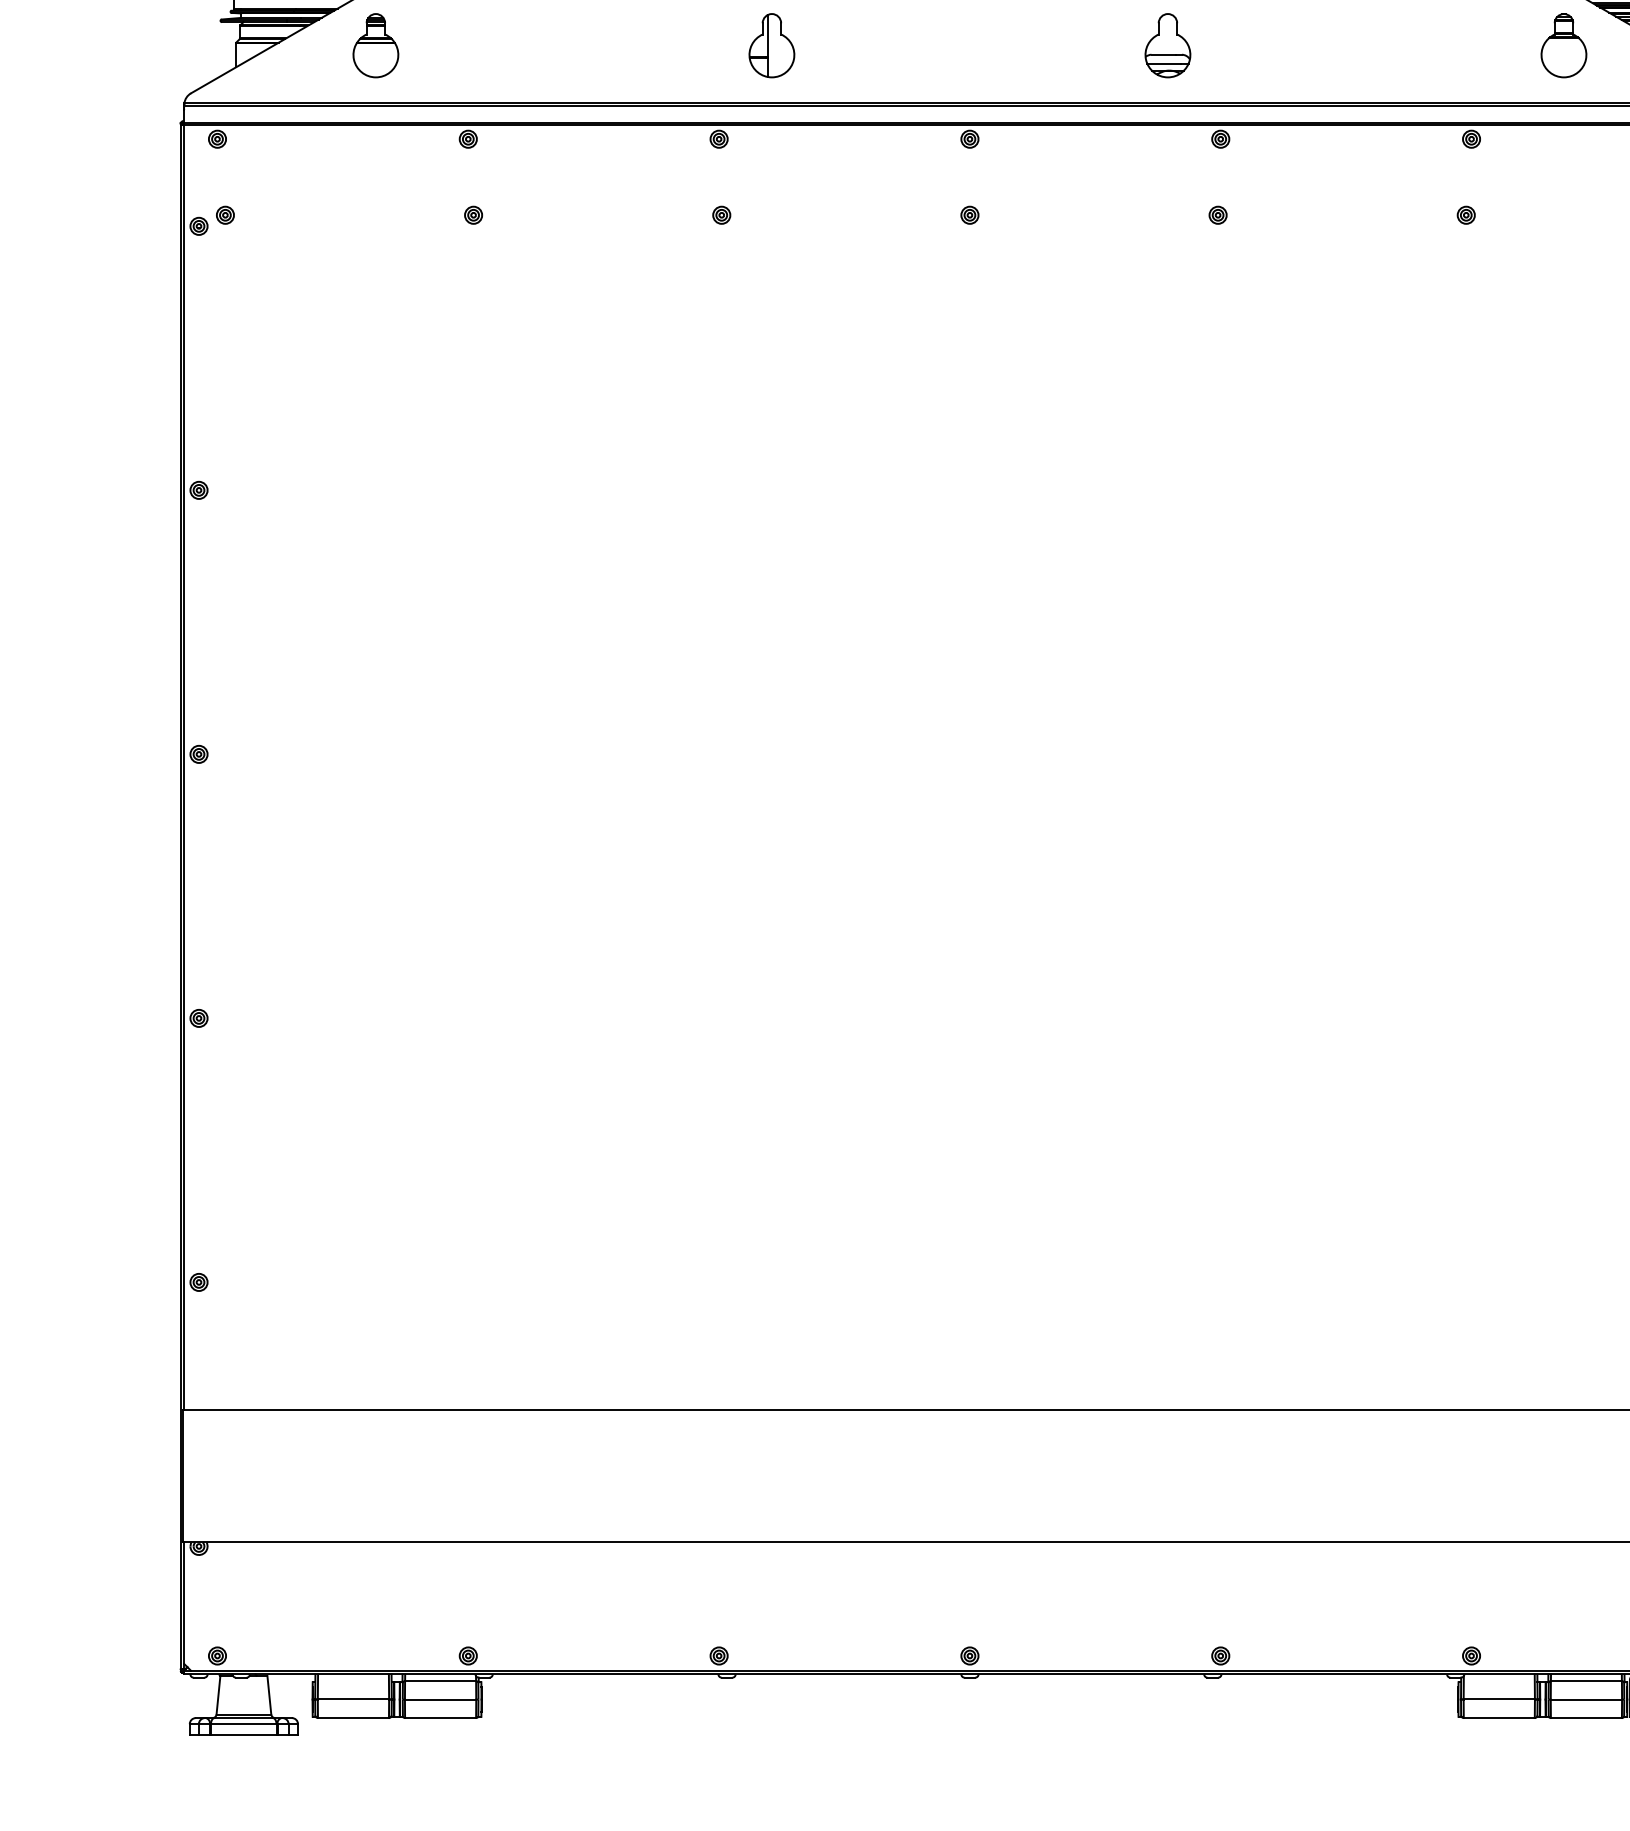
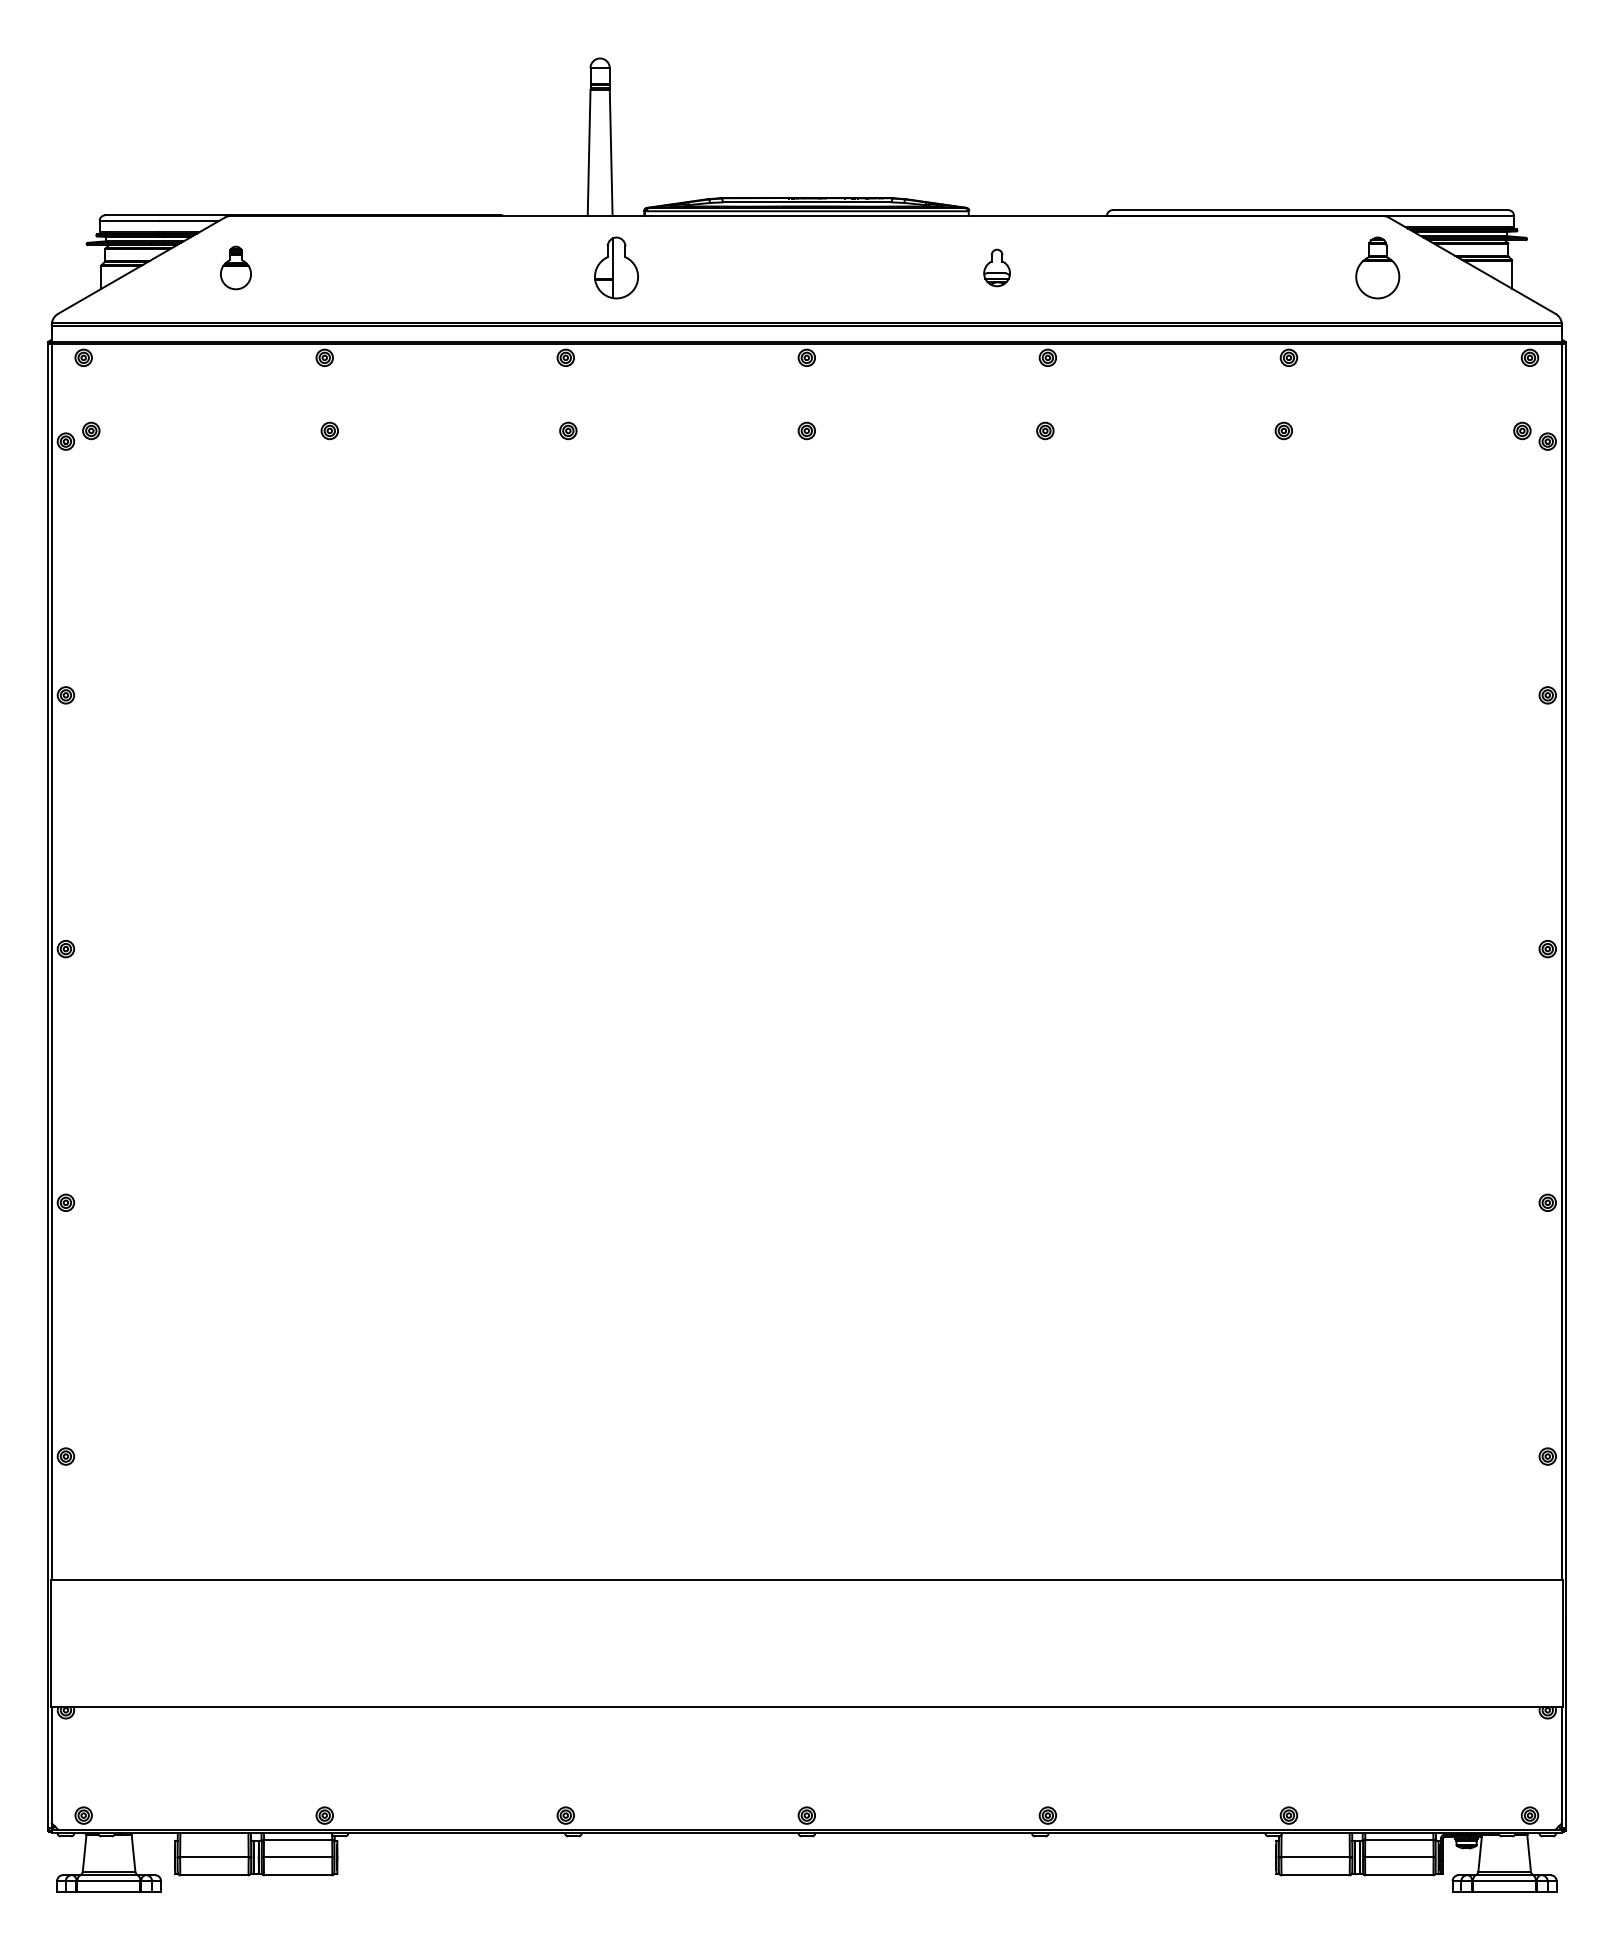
part: (375, 45) -> (235, 267), size x0.7
part: (1167, 45) -> (996, 267), size x0.6

